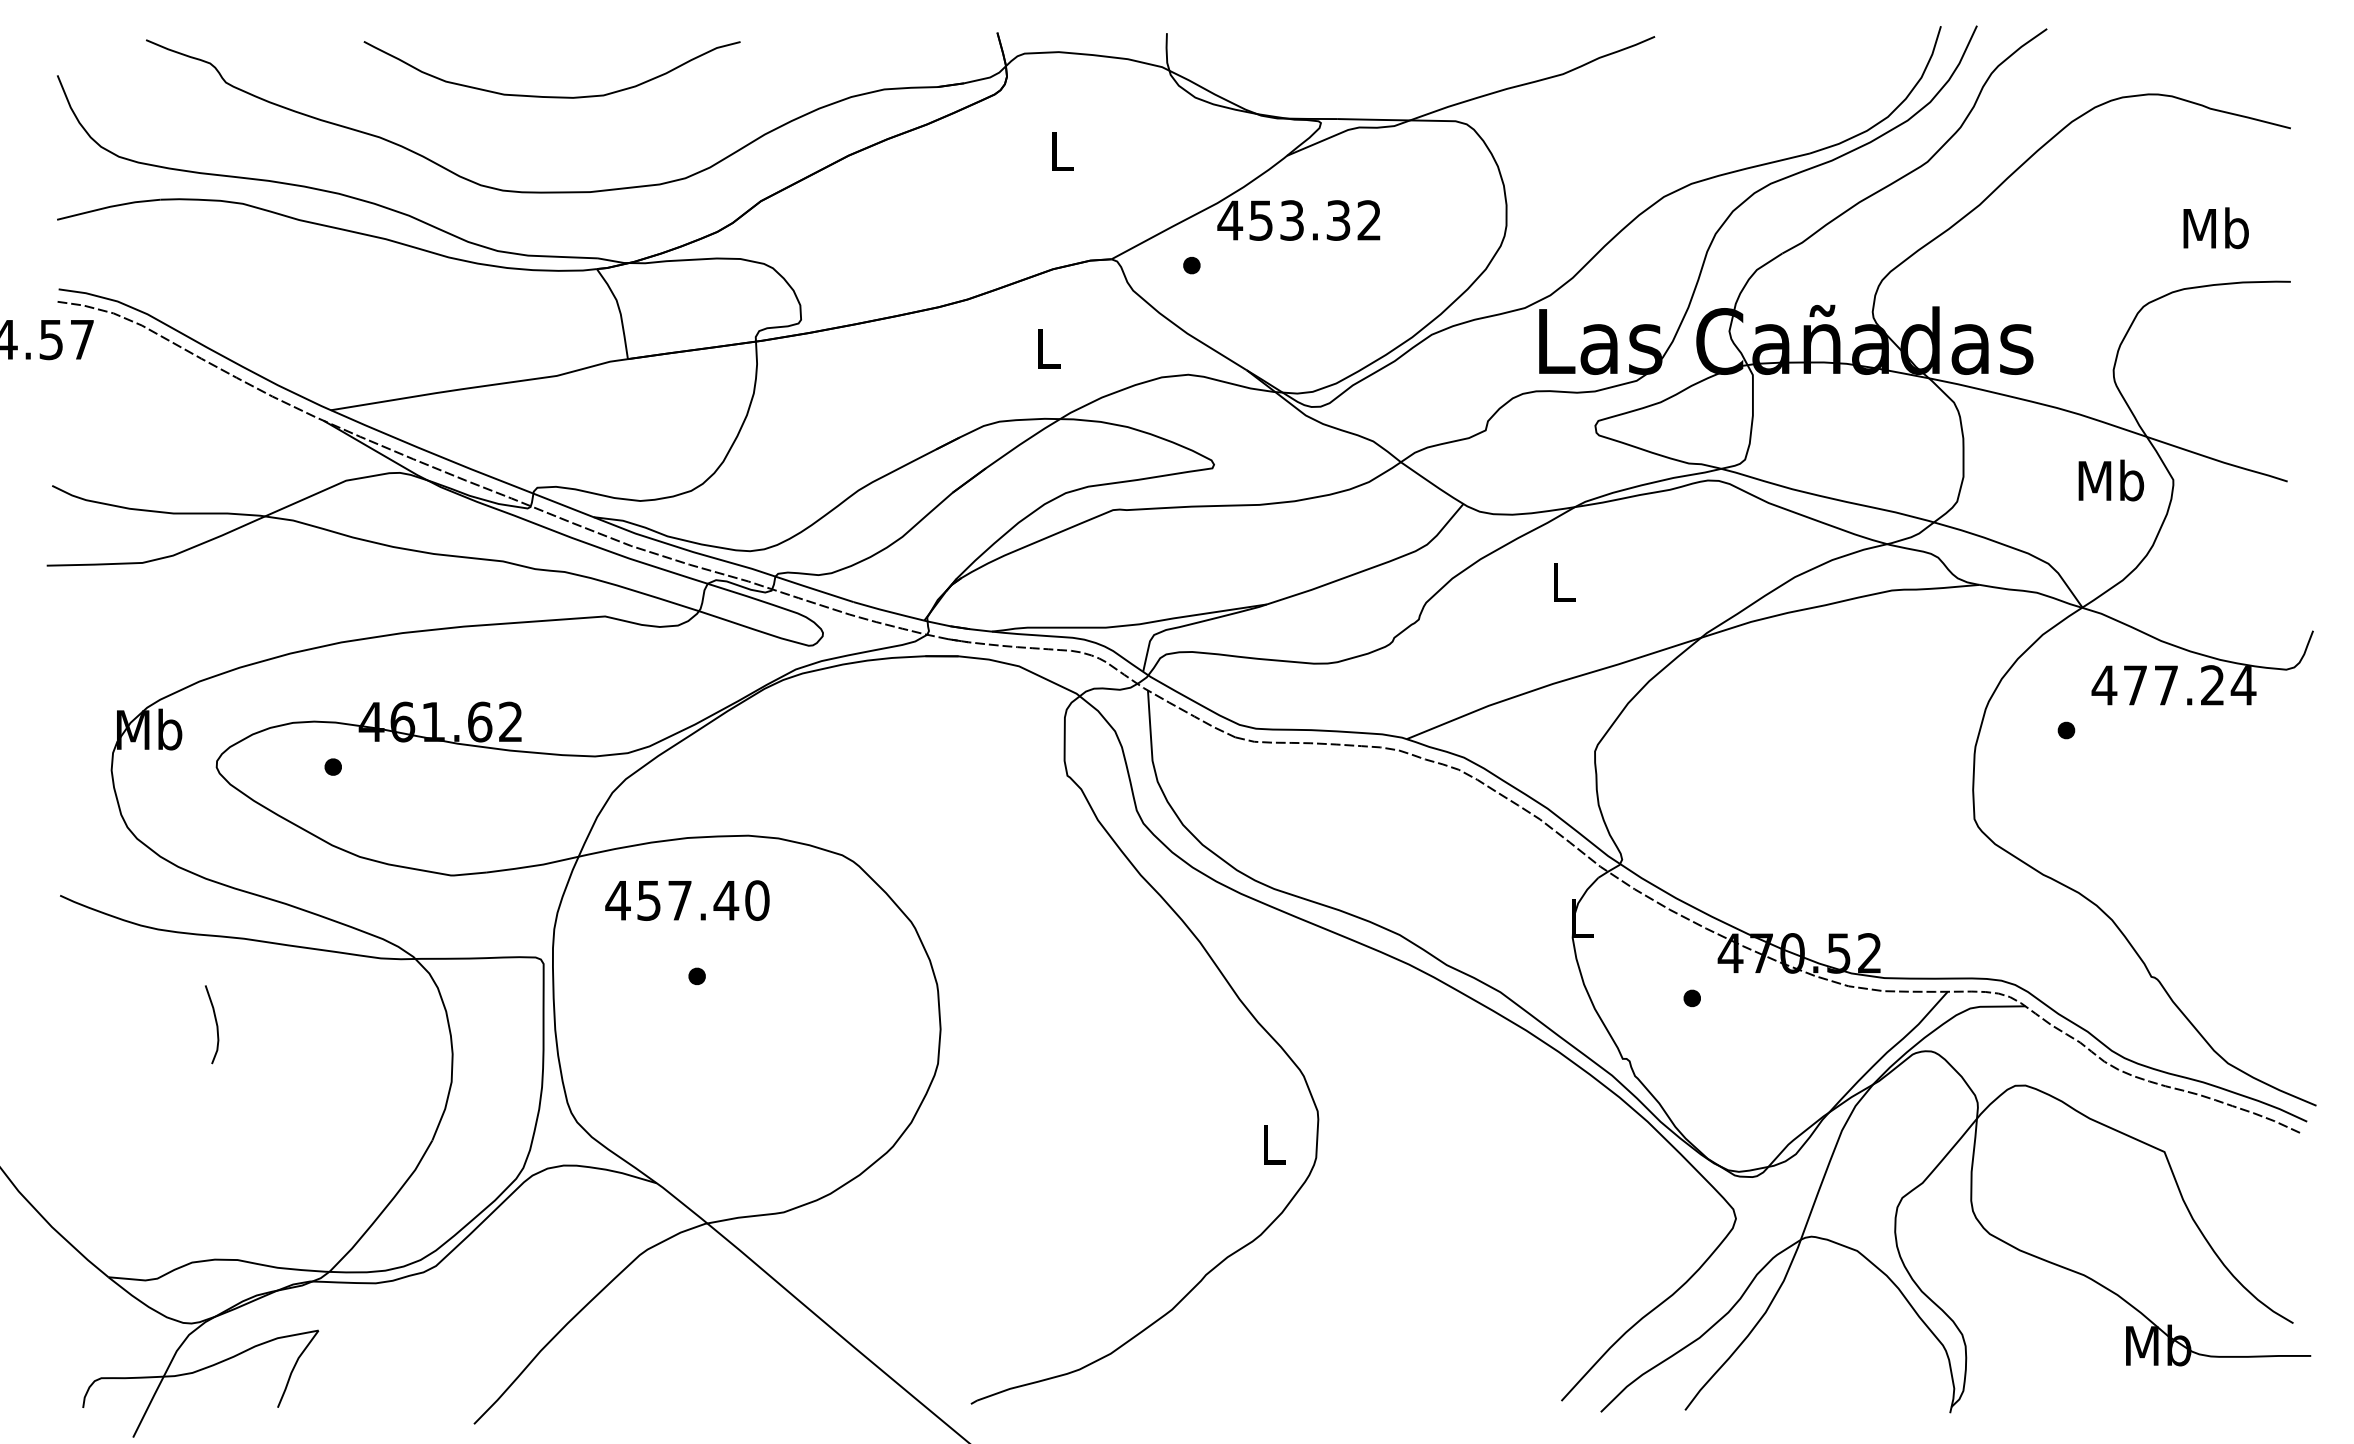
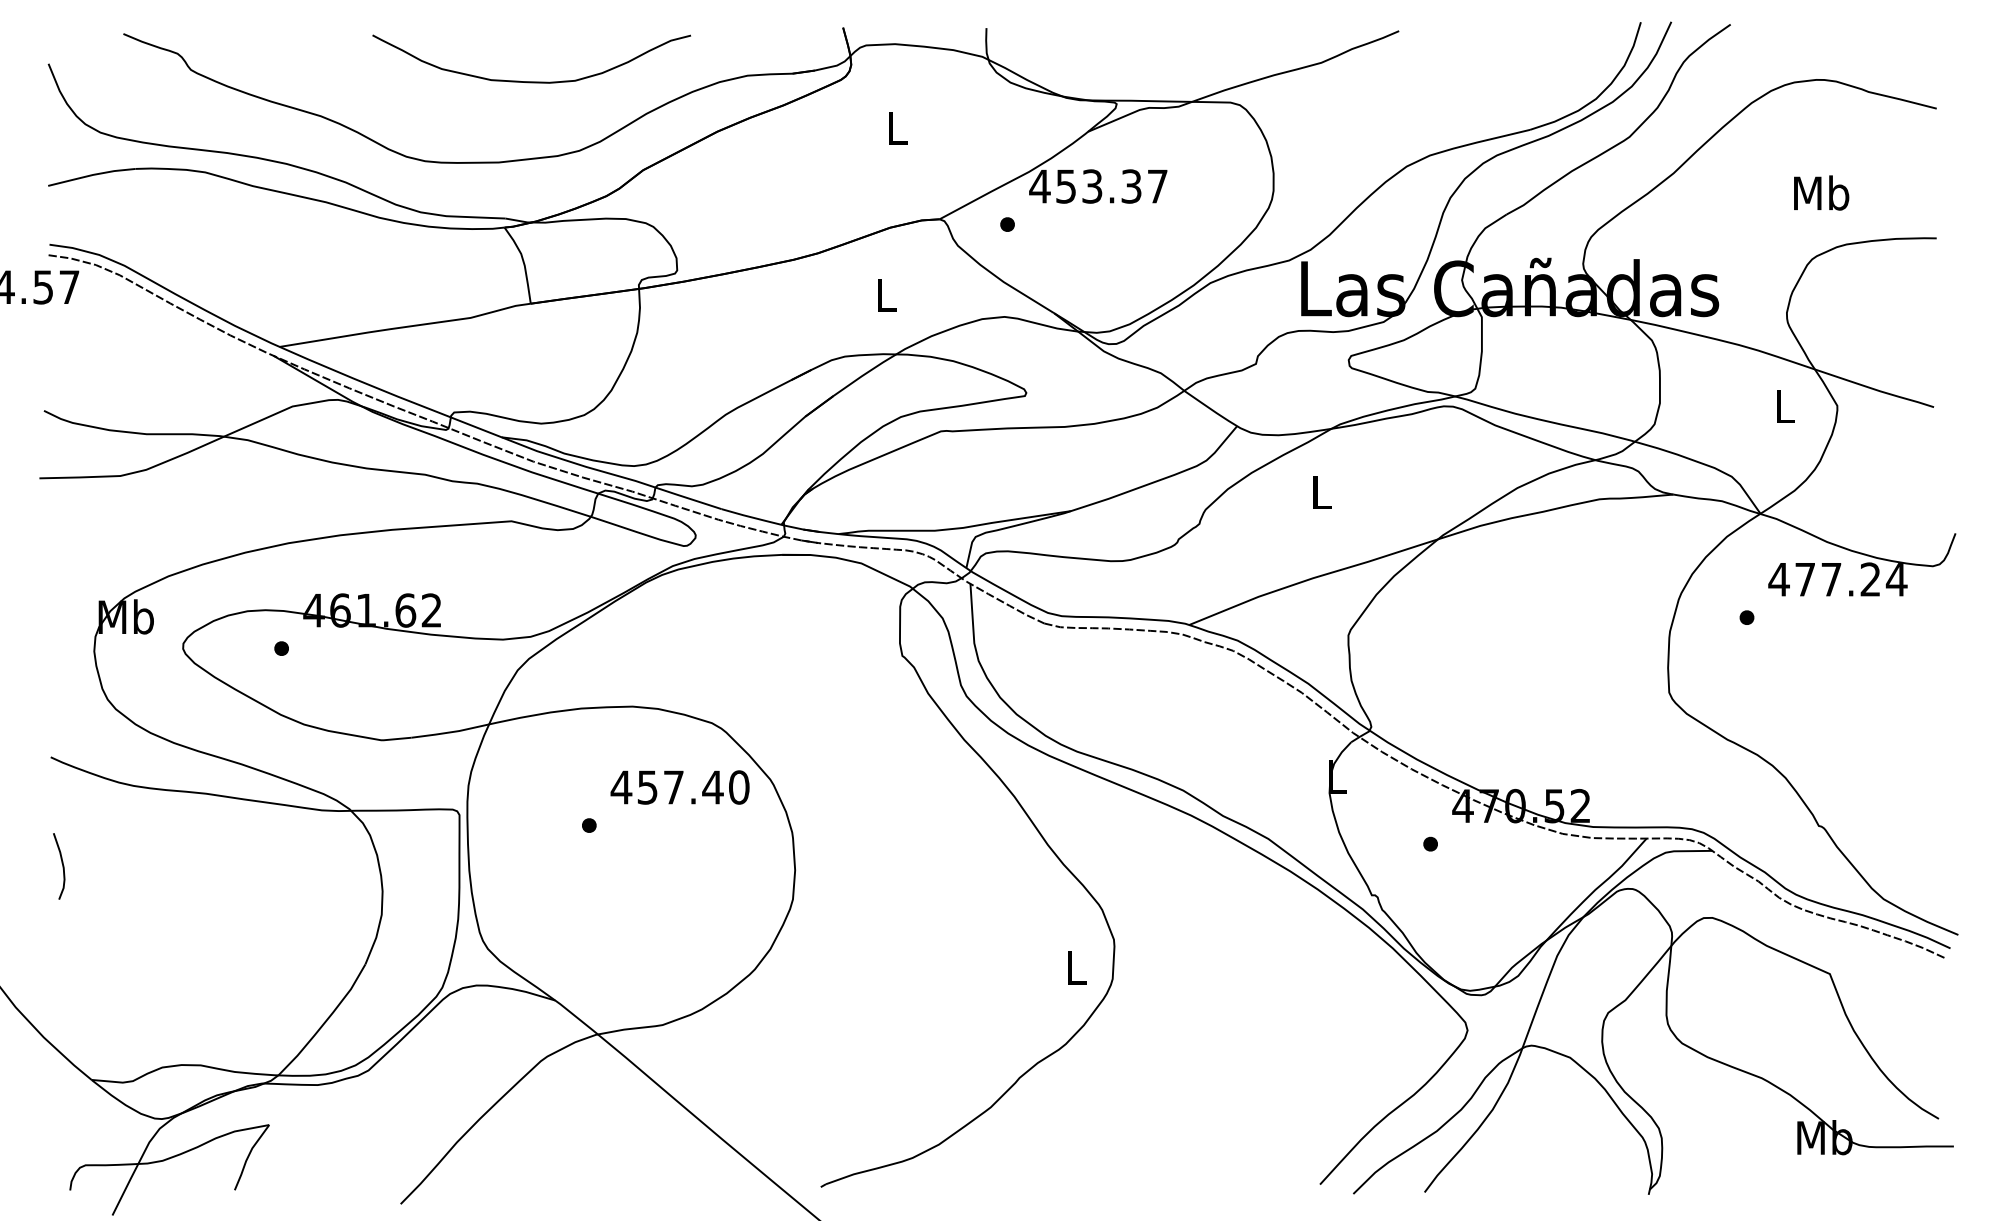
curve: (551, 96) -> (531, 81), moved
text: (1369, 220) -> (1157, 186), 453.32 -> 453.37
text: (2216, 227) -> (1821, 192), moved
text: (2110, 479) -> (1784, 405), Mb -> L
text: (686, 900) -> (679, 787), moved
curve: (215, 1024) -> (62, 866), moved

